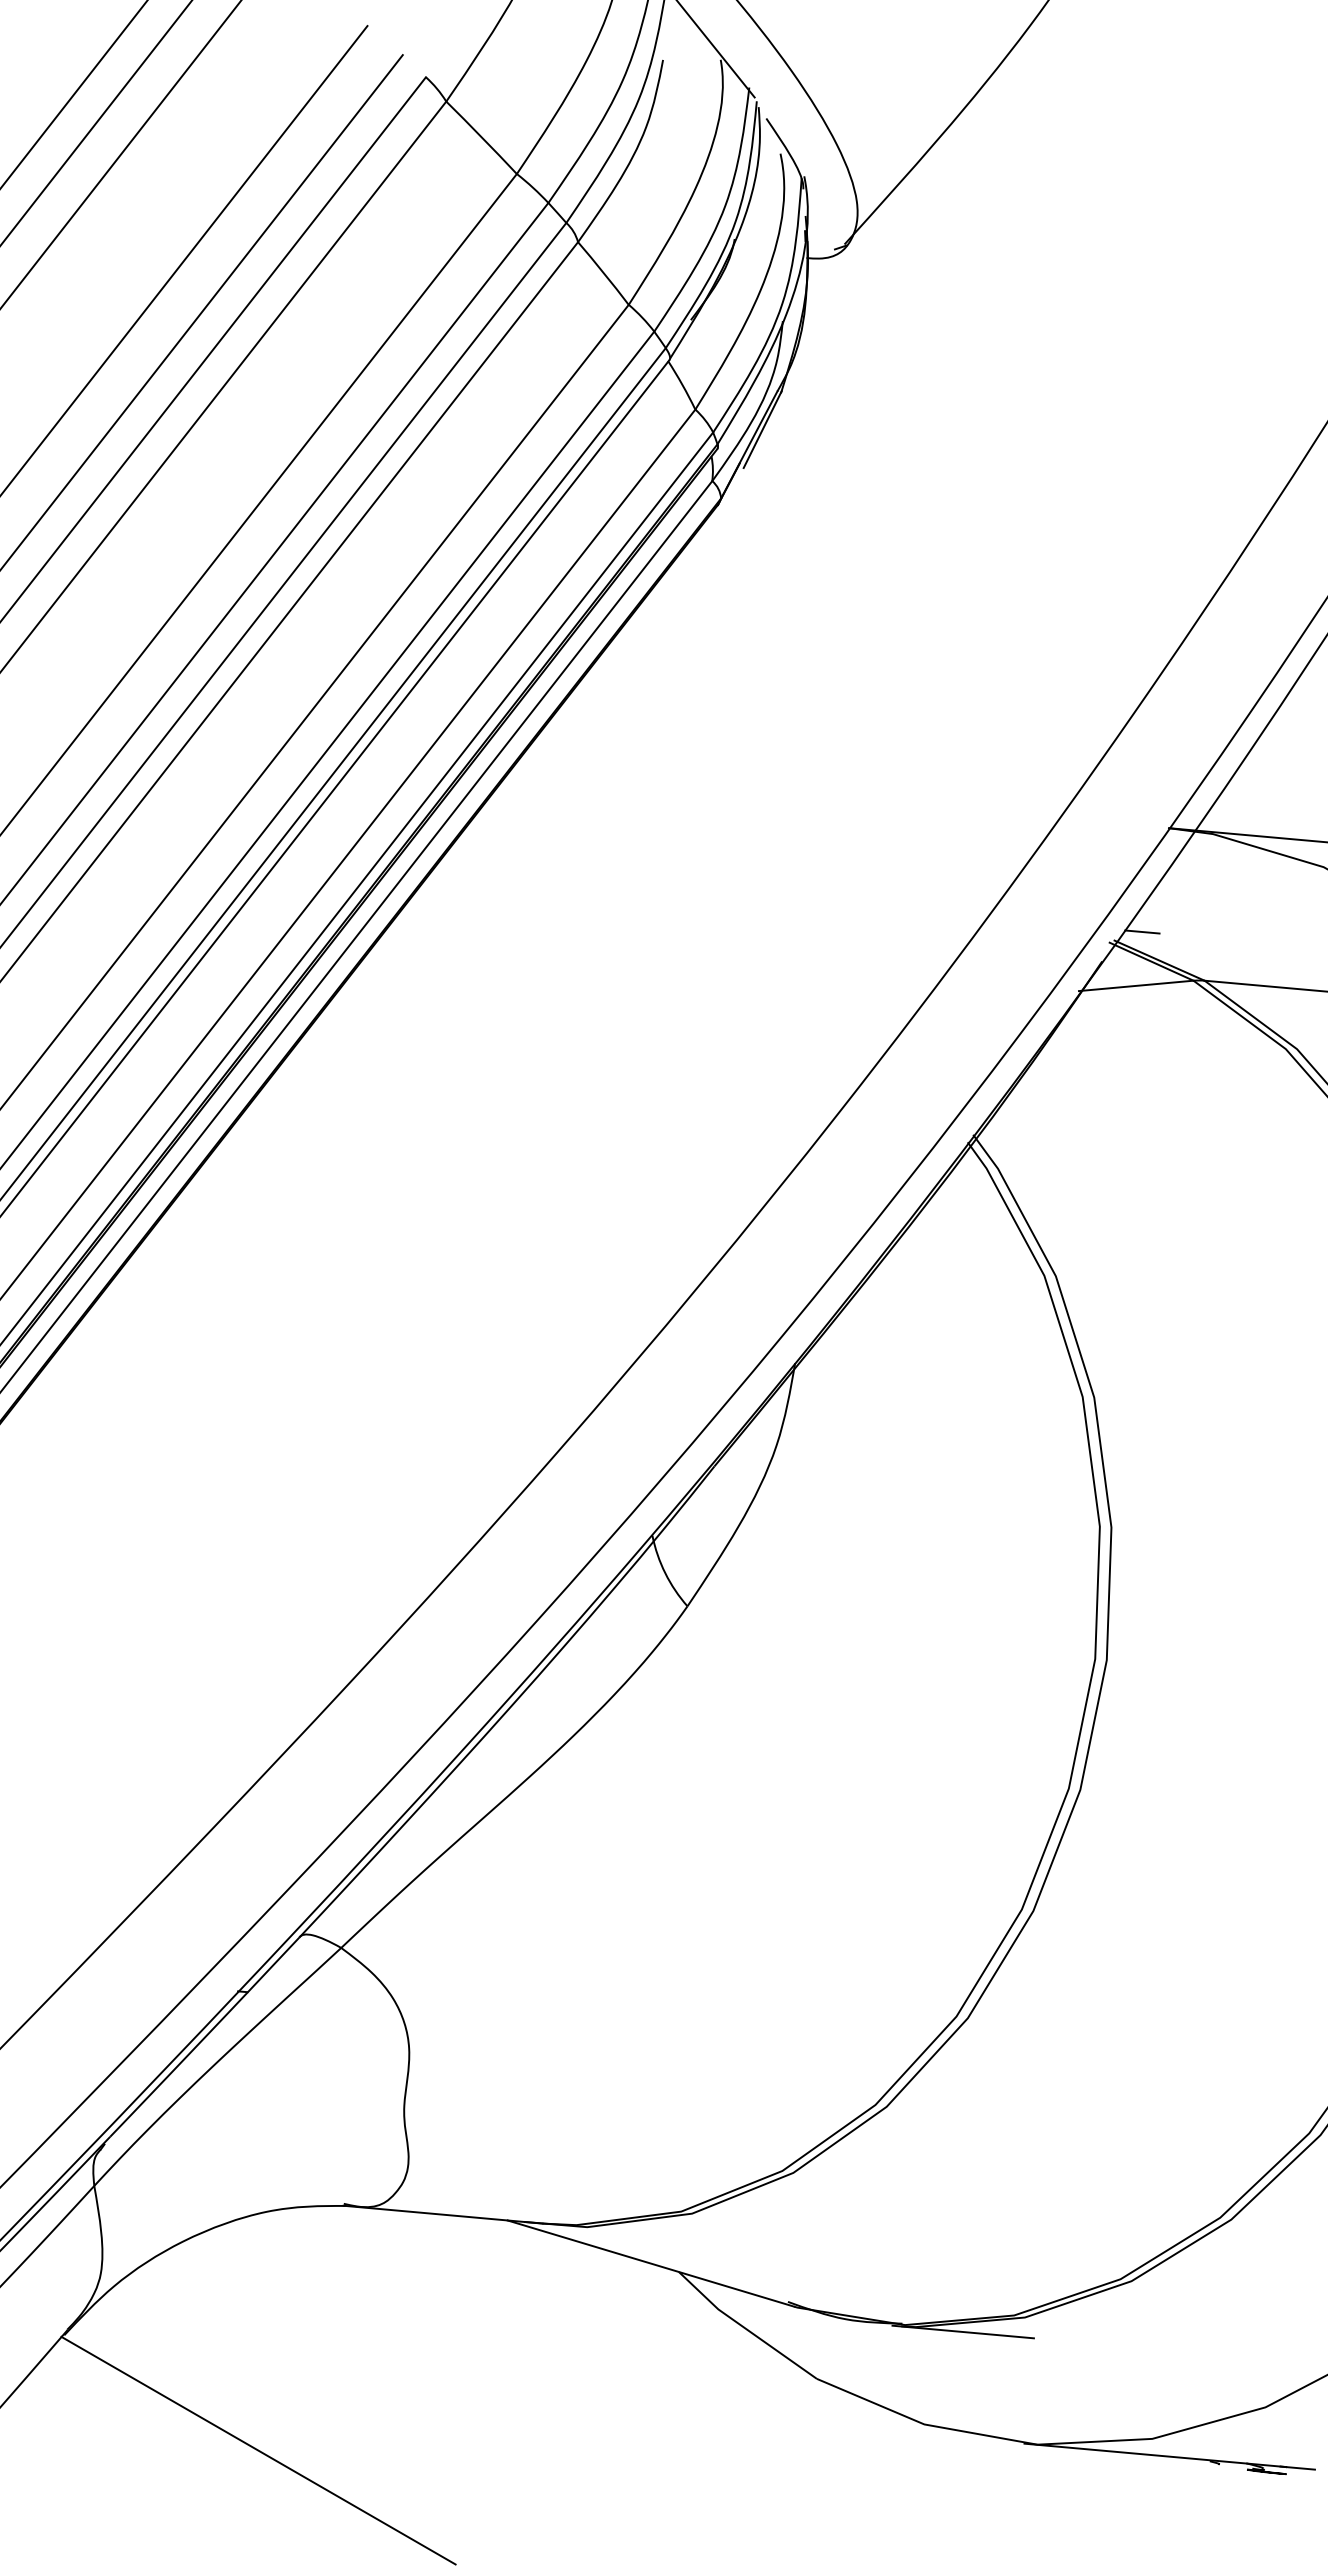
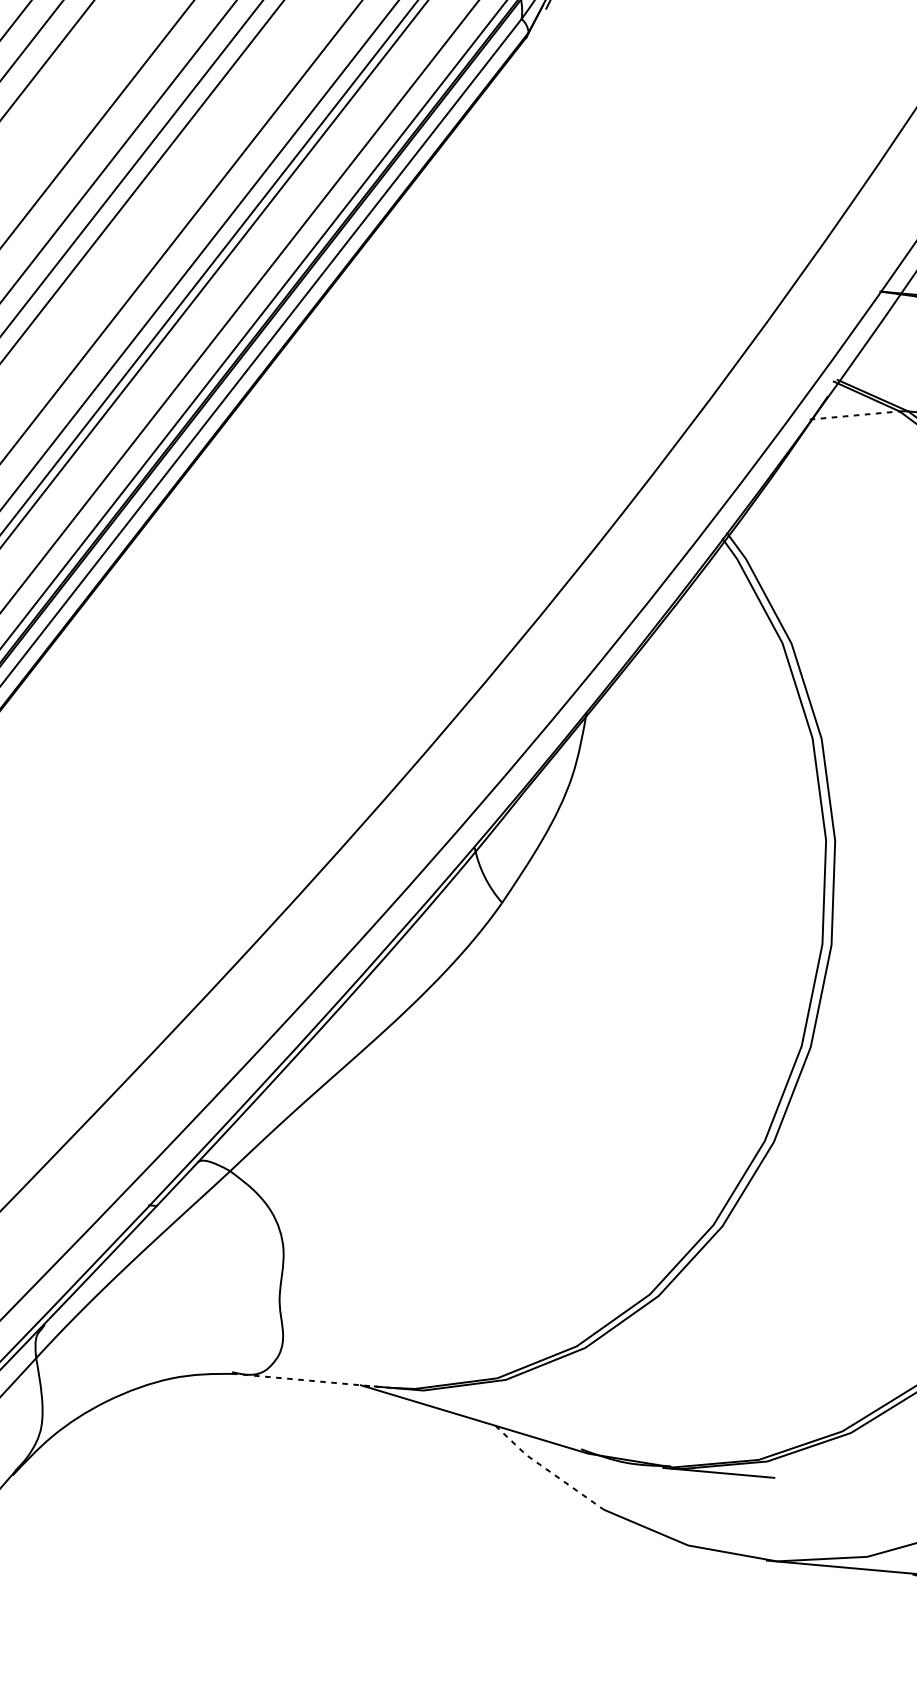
line: (1142, 931) -> (859, 372), removed
line: (1136, 985) -> (854, 415), solid -> dashed
line: (443, 2214) -> (310, 1380), solid -> dashed
line: (745, 2328) -> (547, 1470), solid -> dashed
line: (258, 2450) -> (165, 1565), removed

